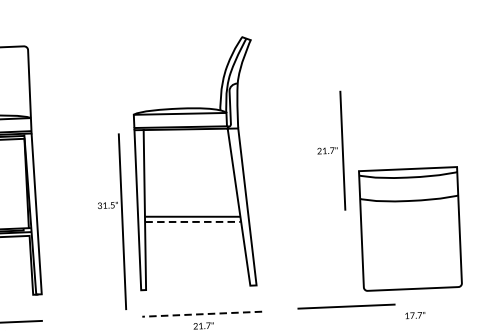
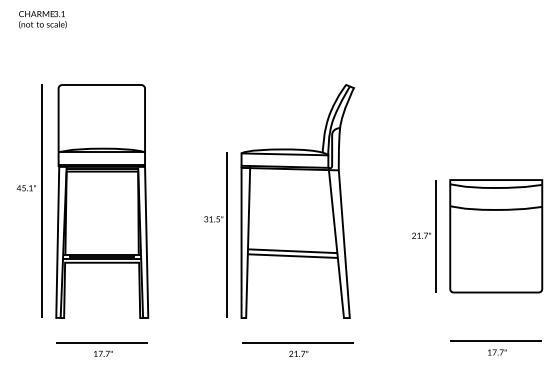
part: (330, 151) -> (424, 236), moved
part: (122, 221) -> (226, 234), moved
line: (192, 222) -> (292, 256), dashed -> solid
part: (410, 229) -> (496, 236), moved
line: (345, 305) -> (495, 340), moved
line: (201, 313) -> (297, 342), dashed -> solid

